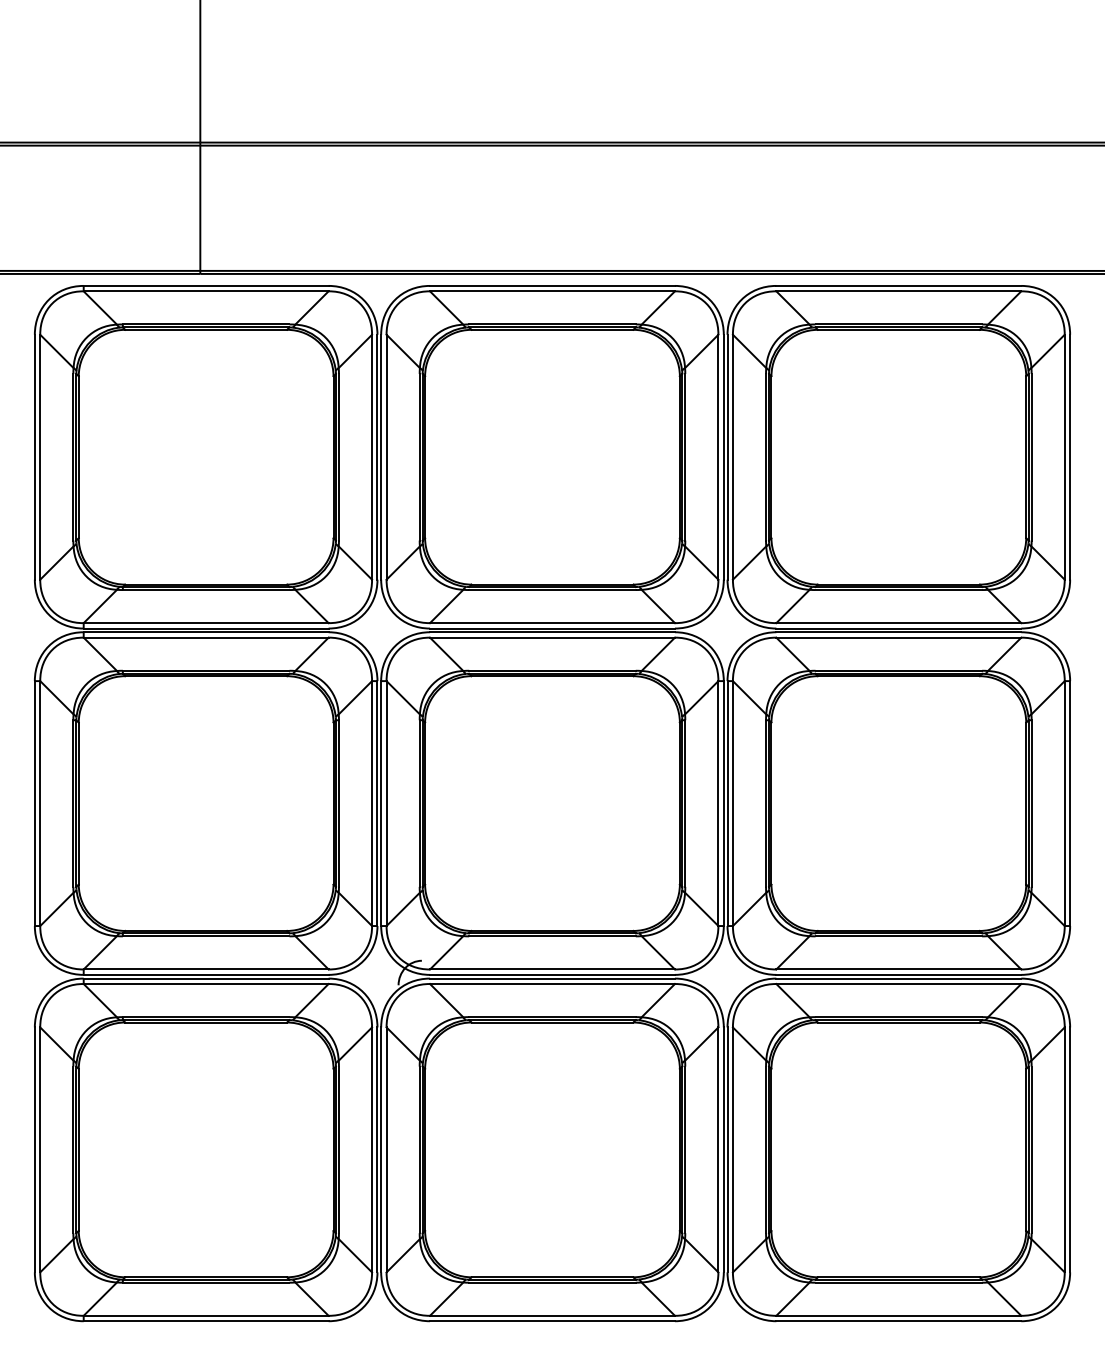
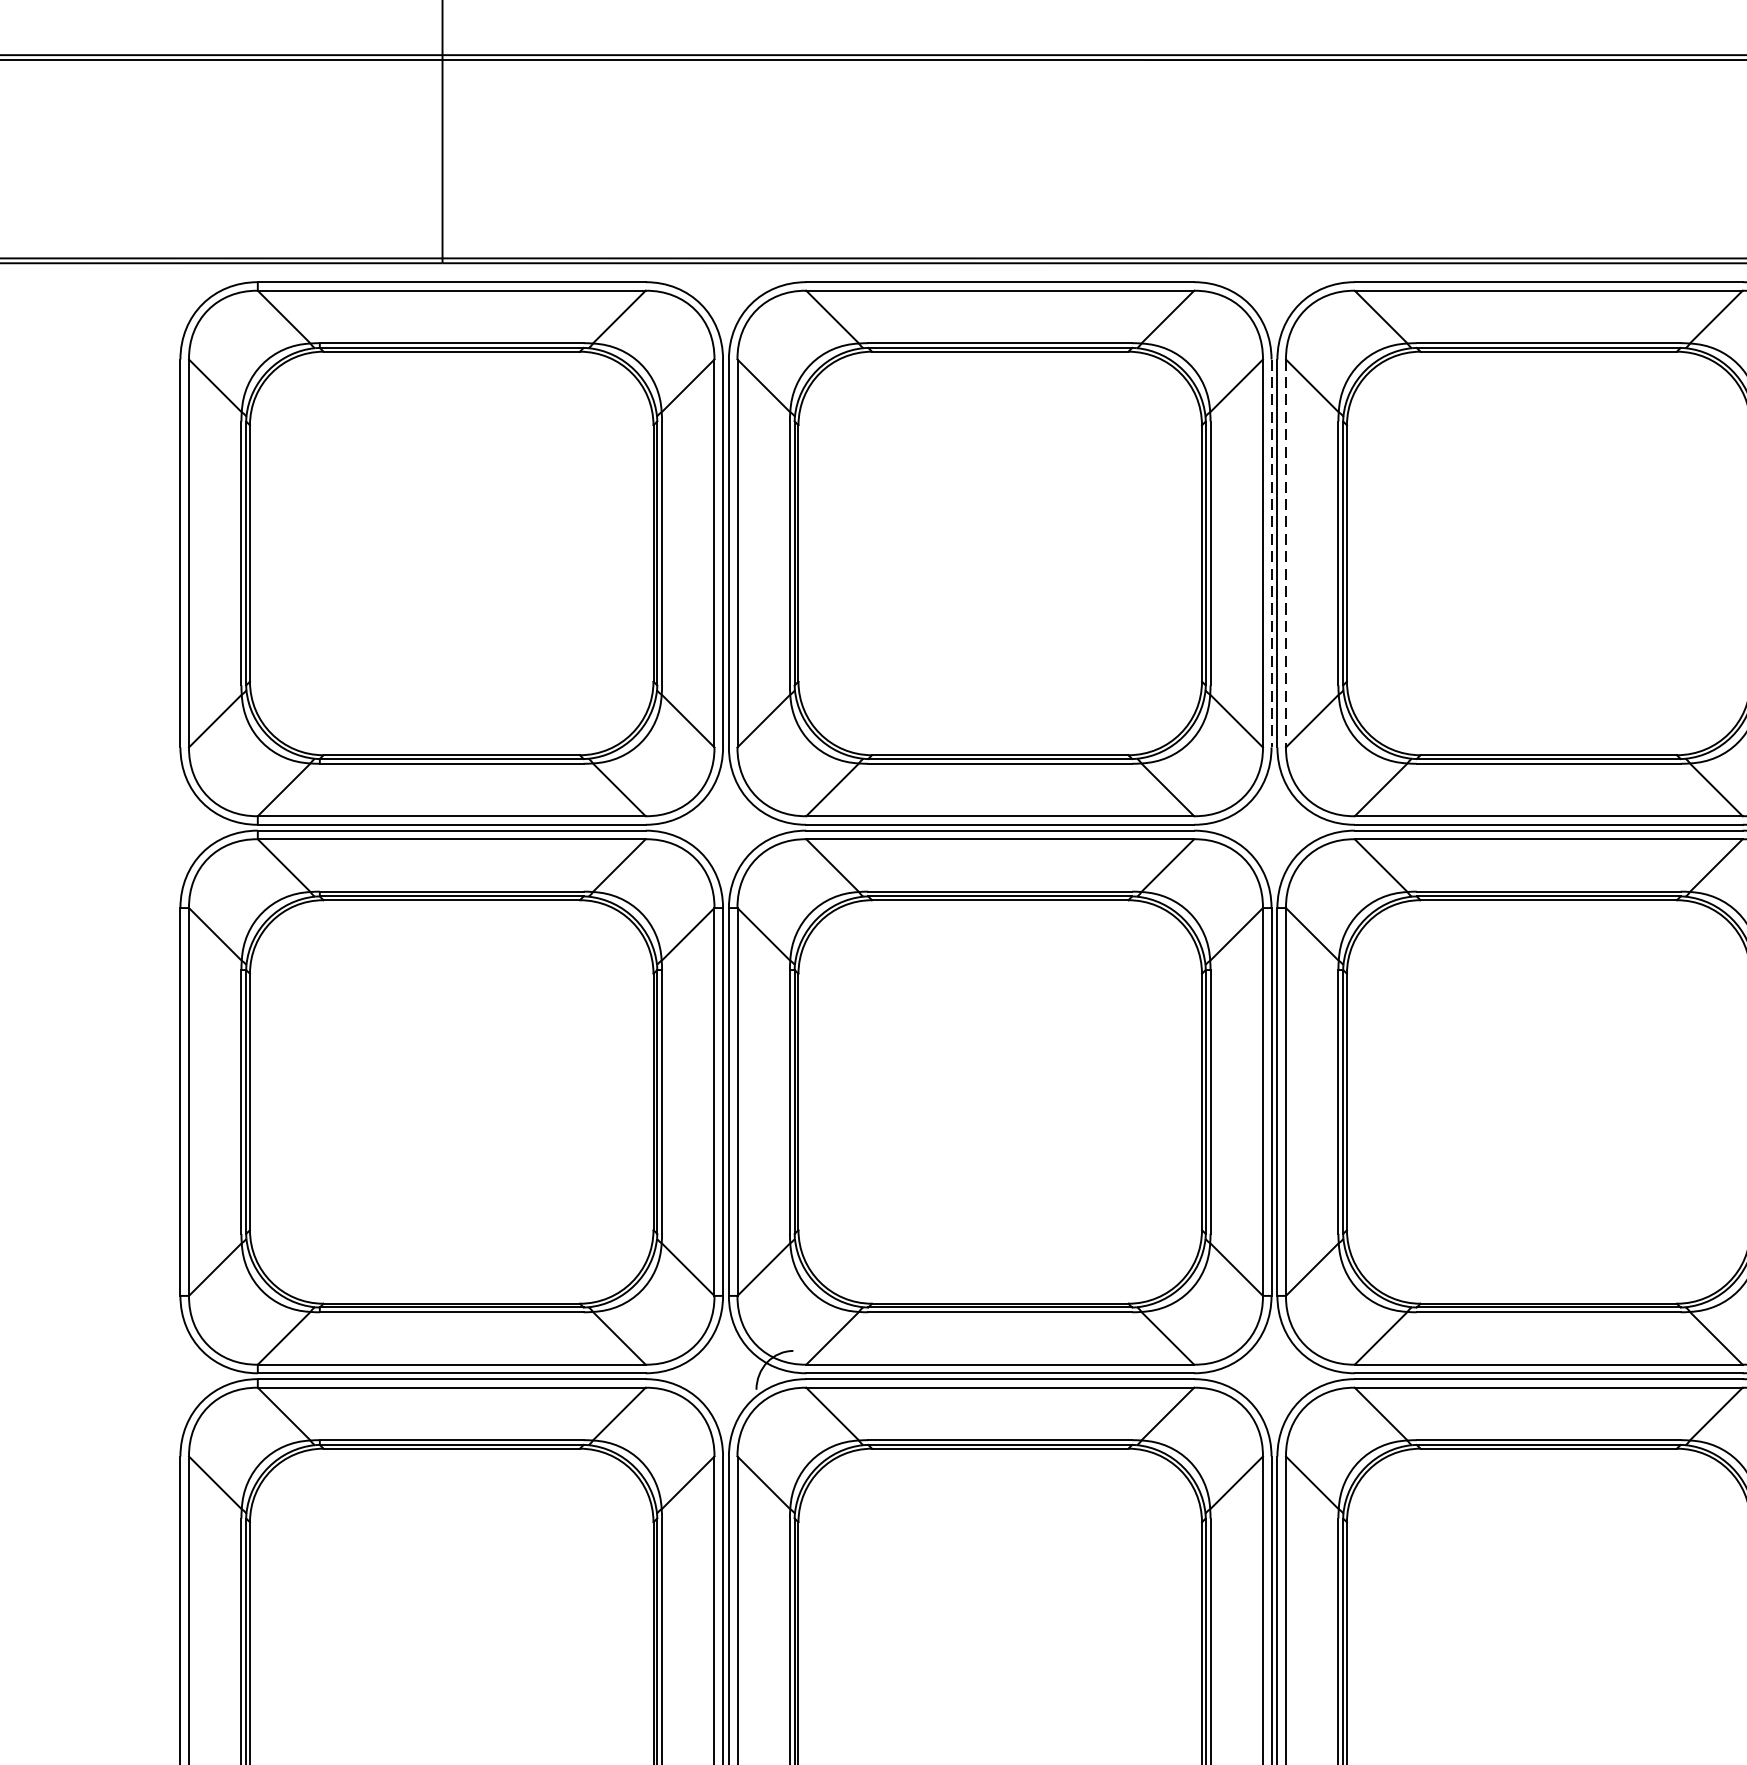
line: (723, 457) -> (1271, 553), solid -> dashed
line: (732, 457) -> (1285, 553), solid -> dashed

